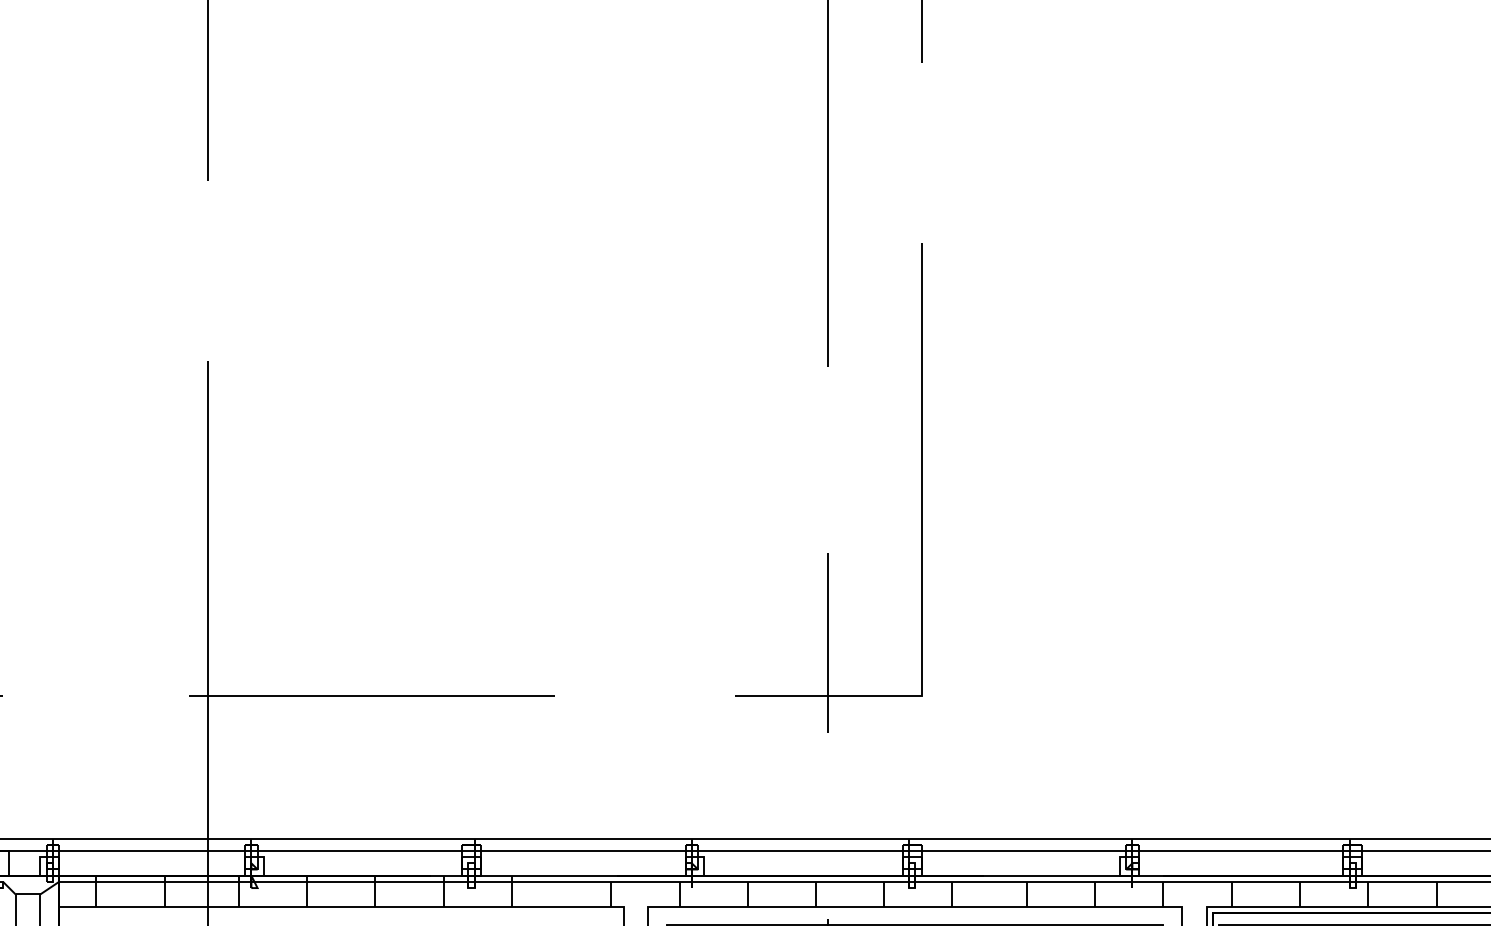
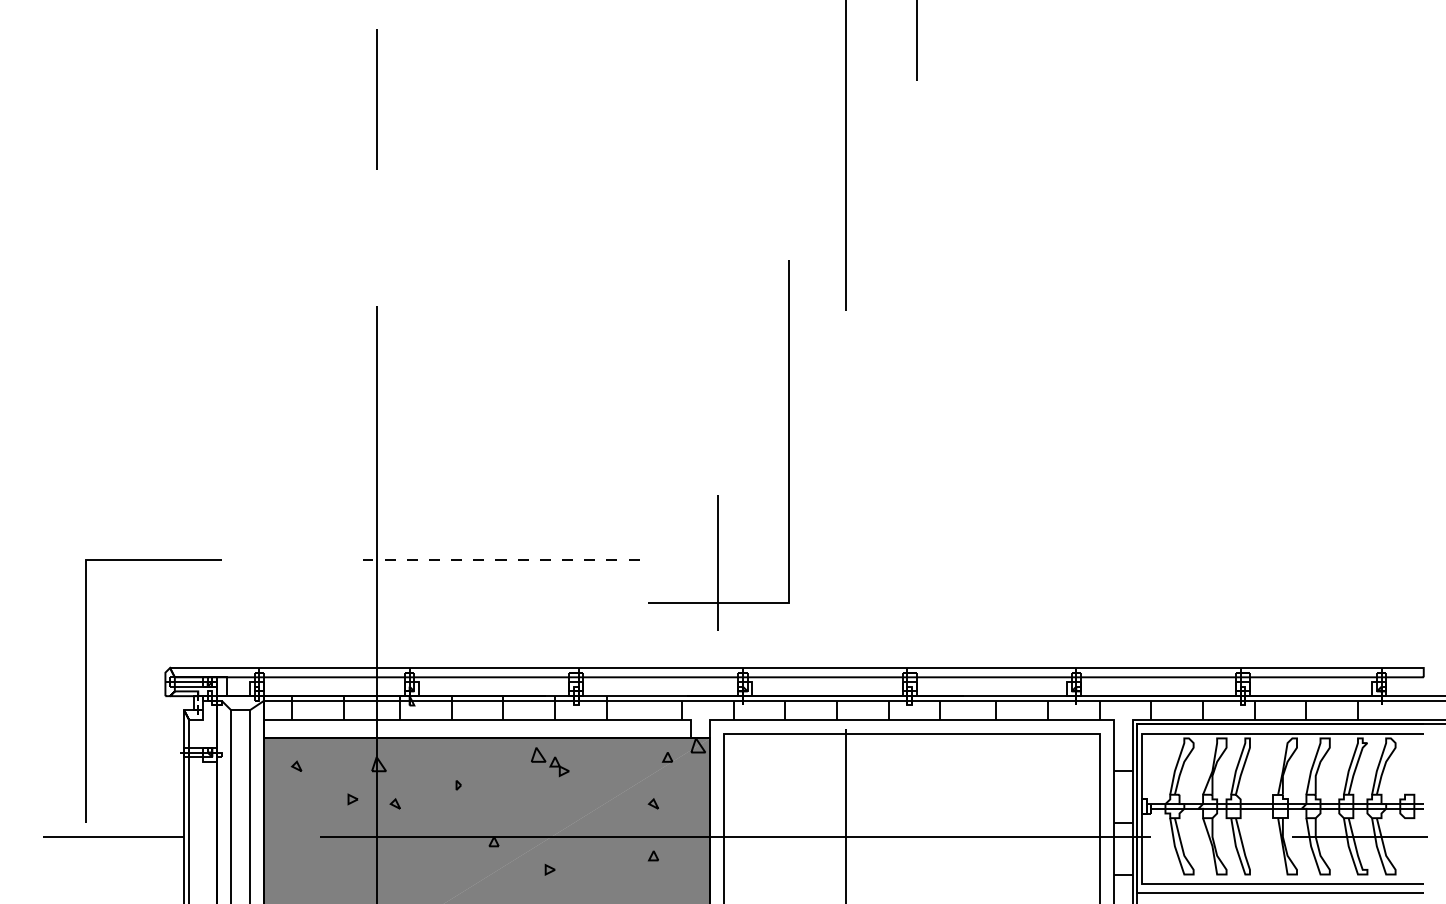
part: (828, 553) -> (718, 495), moved
line: (372, 695) -> (501, 559), solid -> dashed

